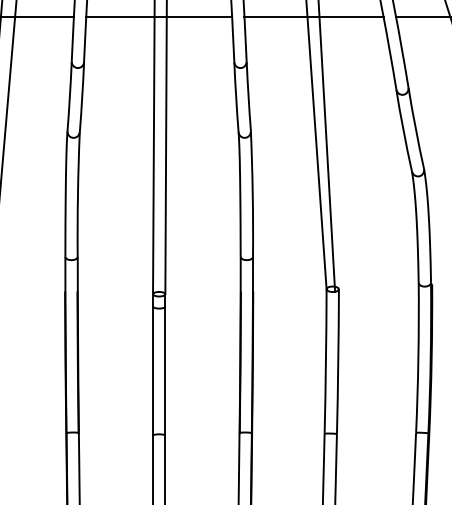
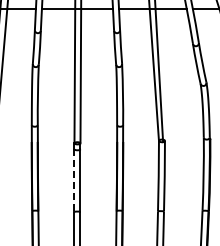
line: (153, 372) -> (74, 181), solid -> dashed

